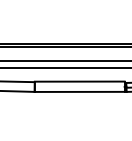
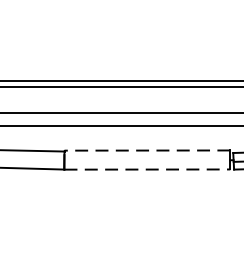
line: (79, 81) -> (146, 150), solid -> dashed
line: (79, 91) -> (146, 168), solid -> dashed

